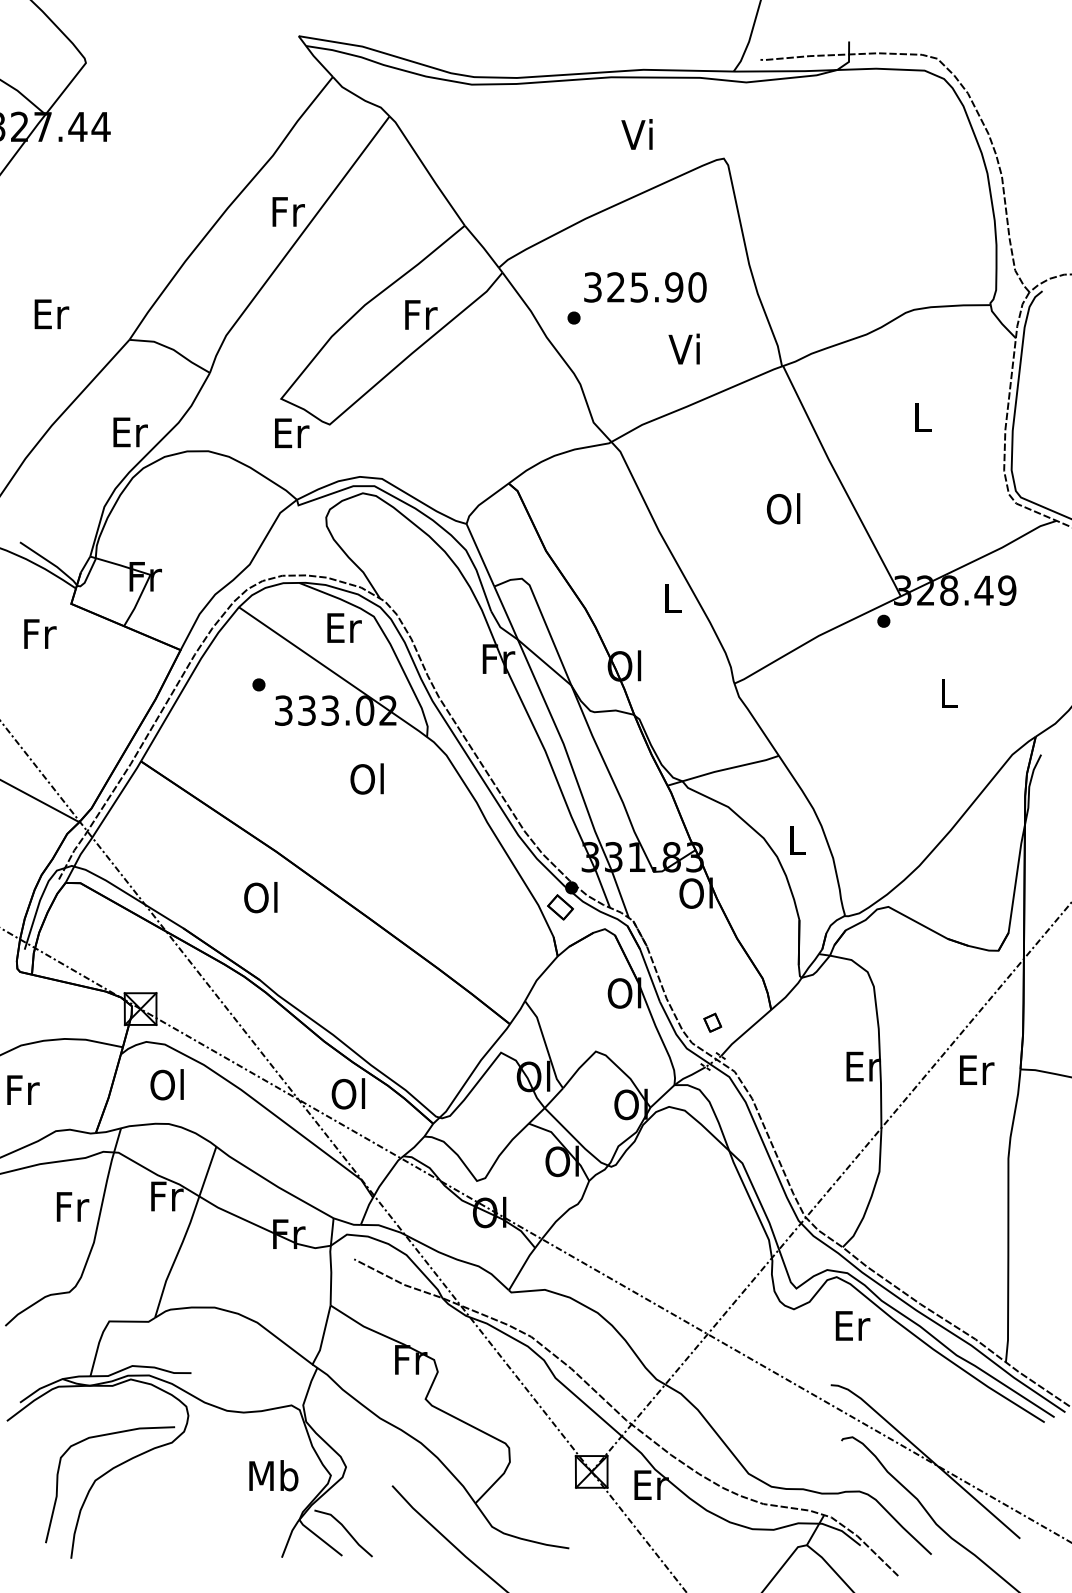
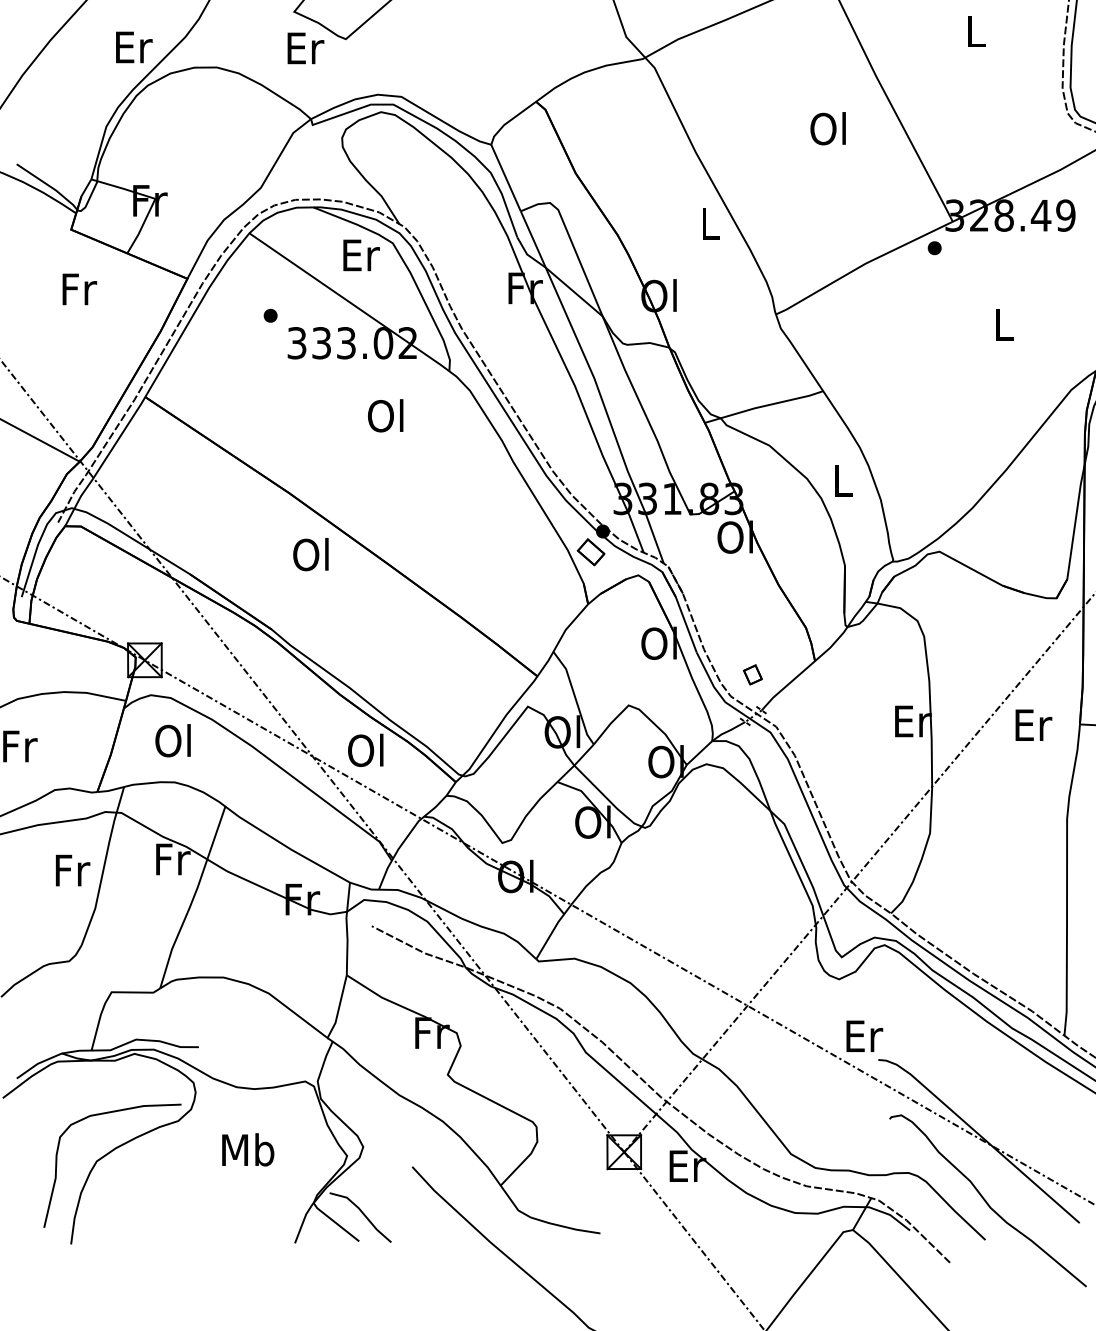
text: (40, 633) -> (79, 288), moved
text: (260, 897) -> (310, 554), moved
text: (852, 1325) -> (864, 1035), moved
text: (273, 1475) -> (247, 1149), moved

